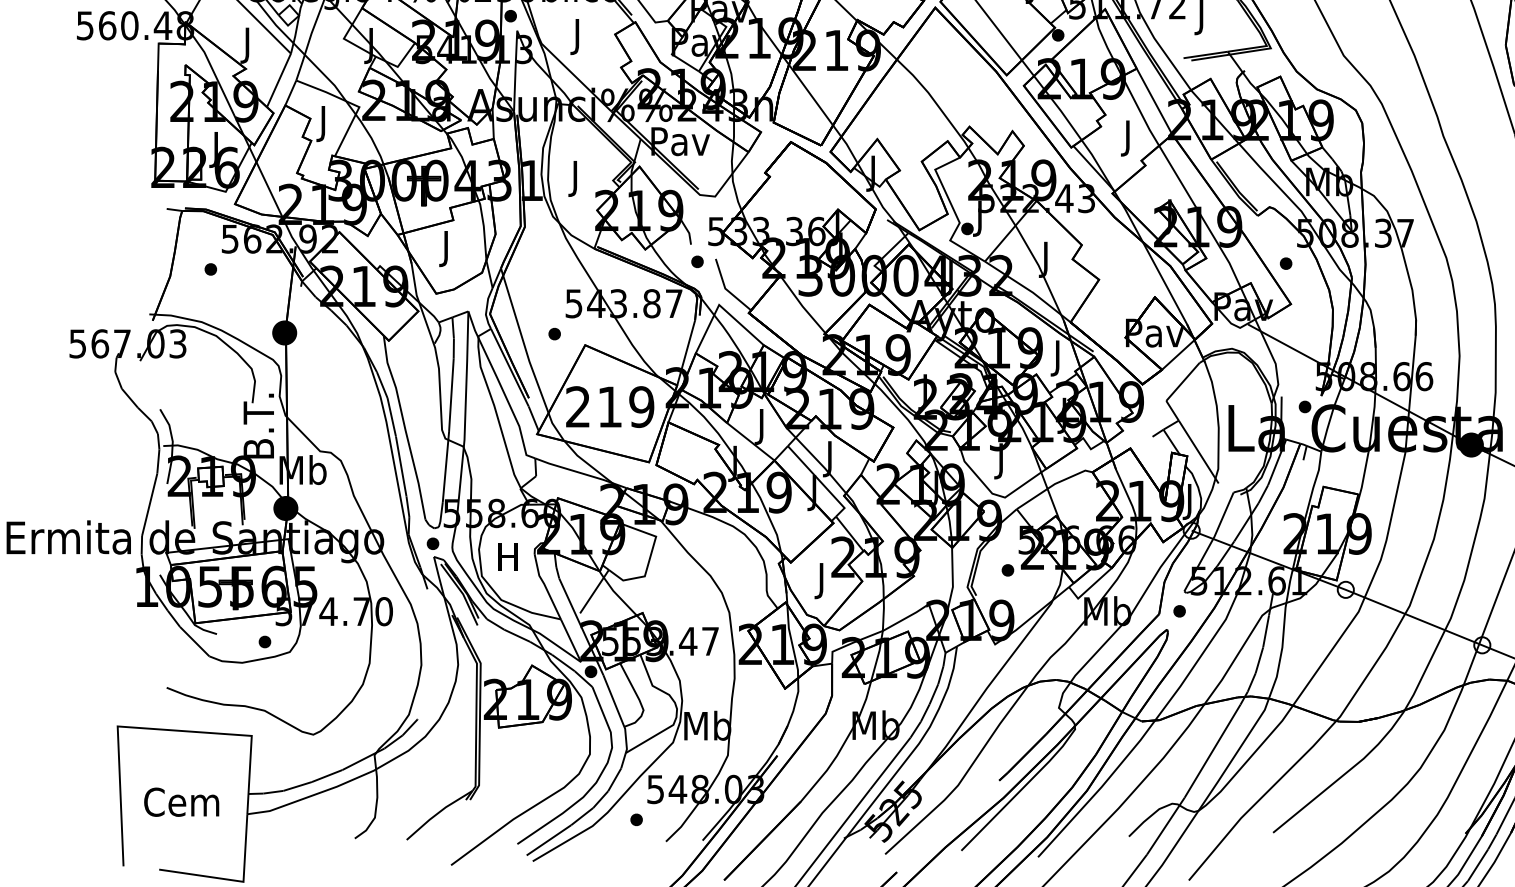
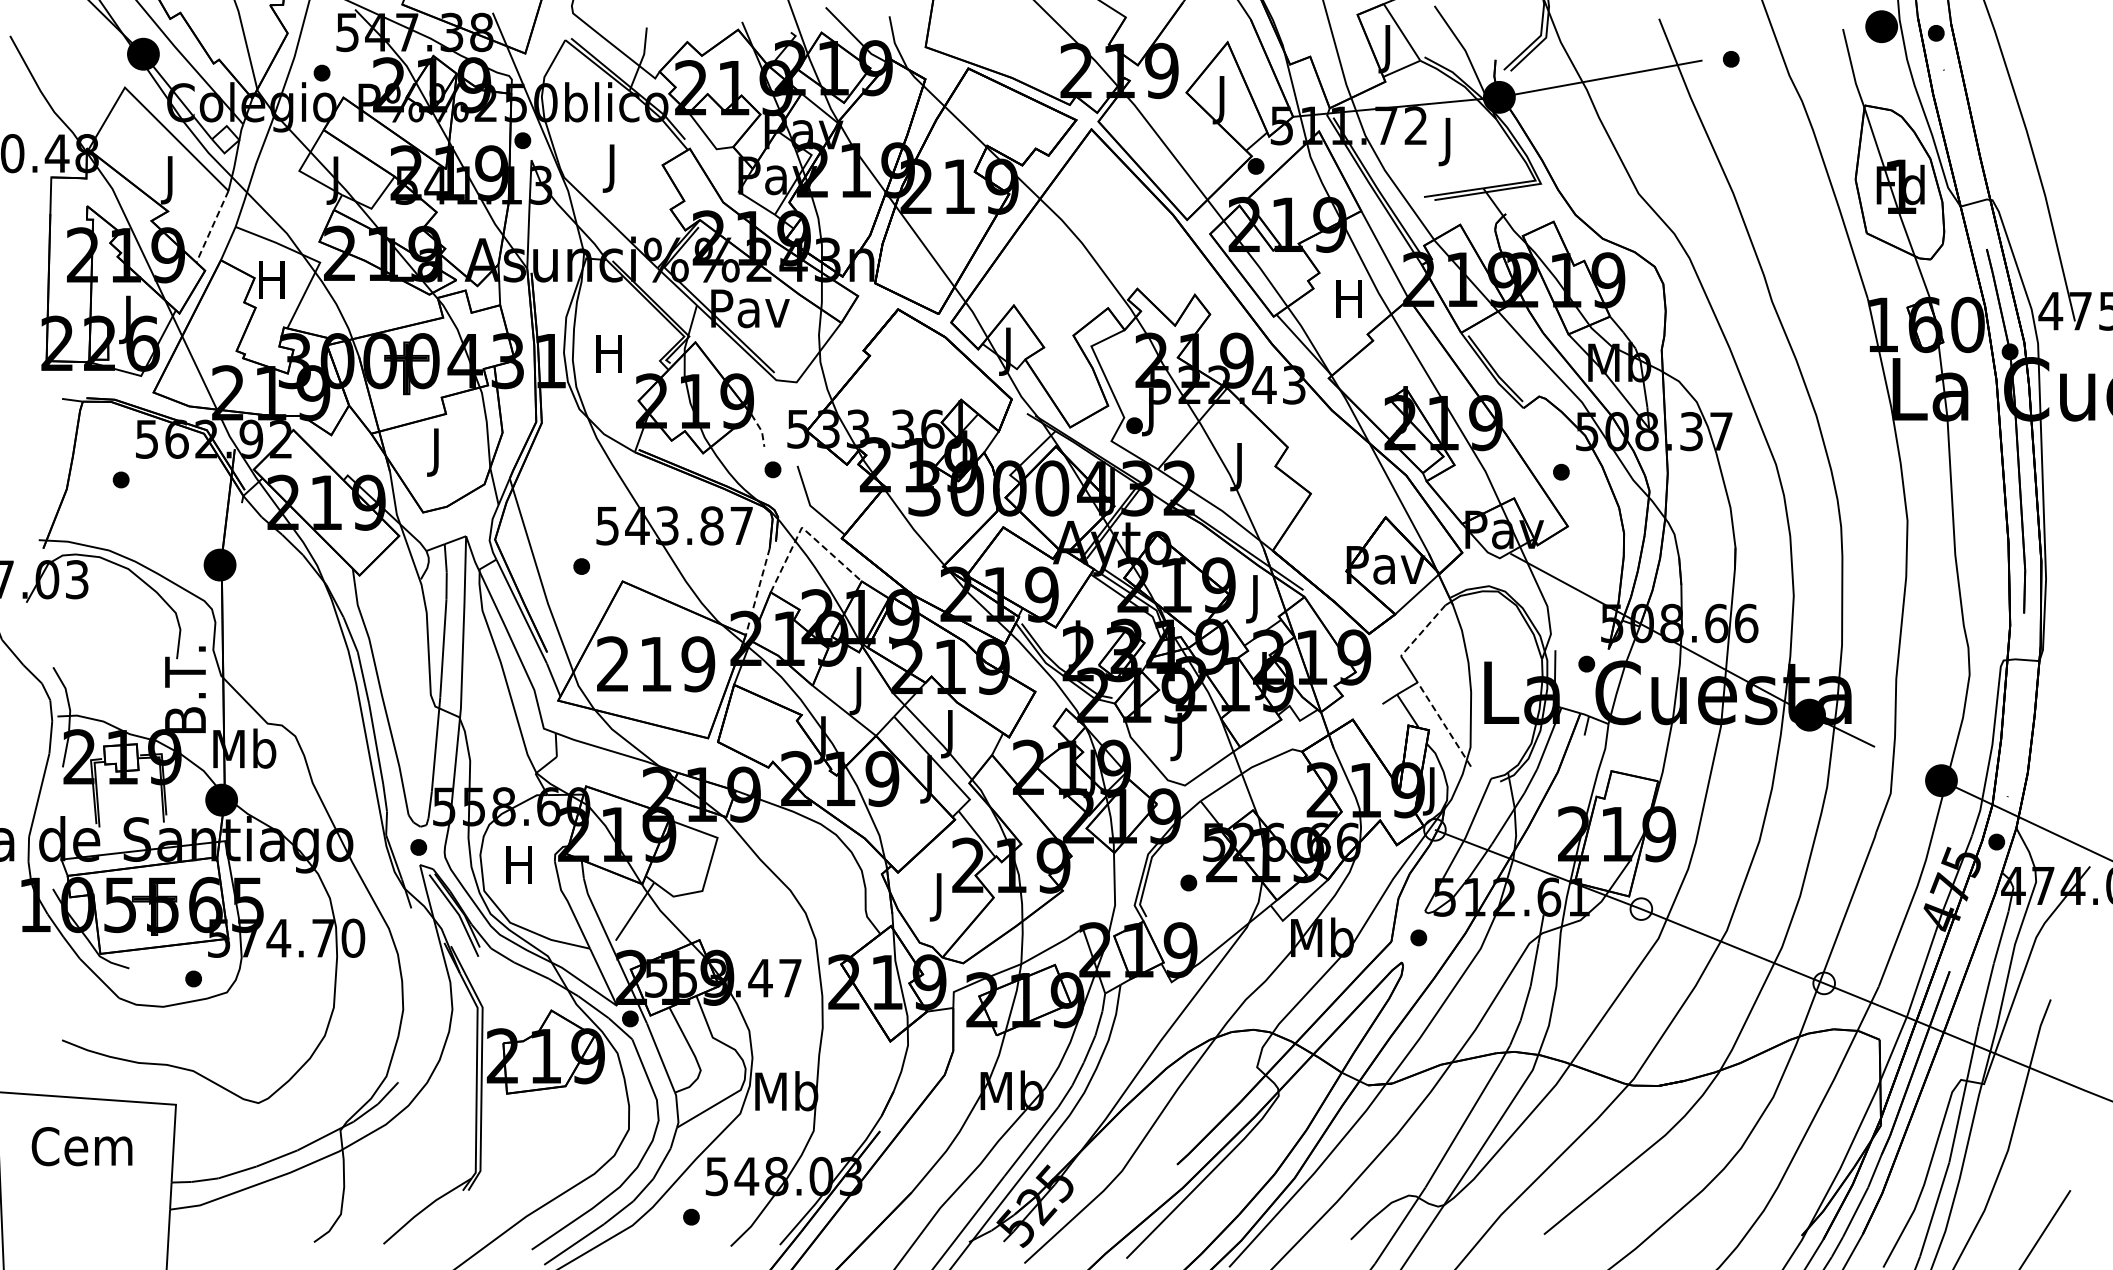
line: (279, 80) -> (212, 227), solid -> dashed
text: (323, 124) -> (271, 285), J -> H
text: (1127, 138) -> (1348, 304), J -> H
text: (574, 178) -> (608, 358), J -> H
line: (688, 231) -> (760, 429), solid -> dashed
line: (721, 307) -> (804, 530), solid -> dashed
line: (685, 353) -> (757, 592), solid -> dashed
line: (1183, 381) -> (1423, 630), solid -> dashed
line: (1198, 452) -> (1444, 724), solid -> dashed
text: (181, 802) -> (81, 1146), moved

